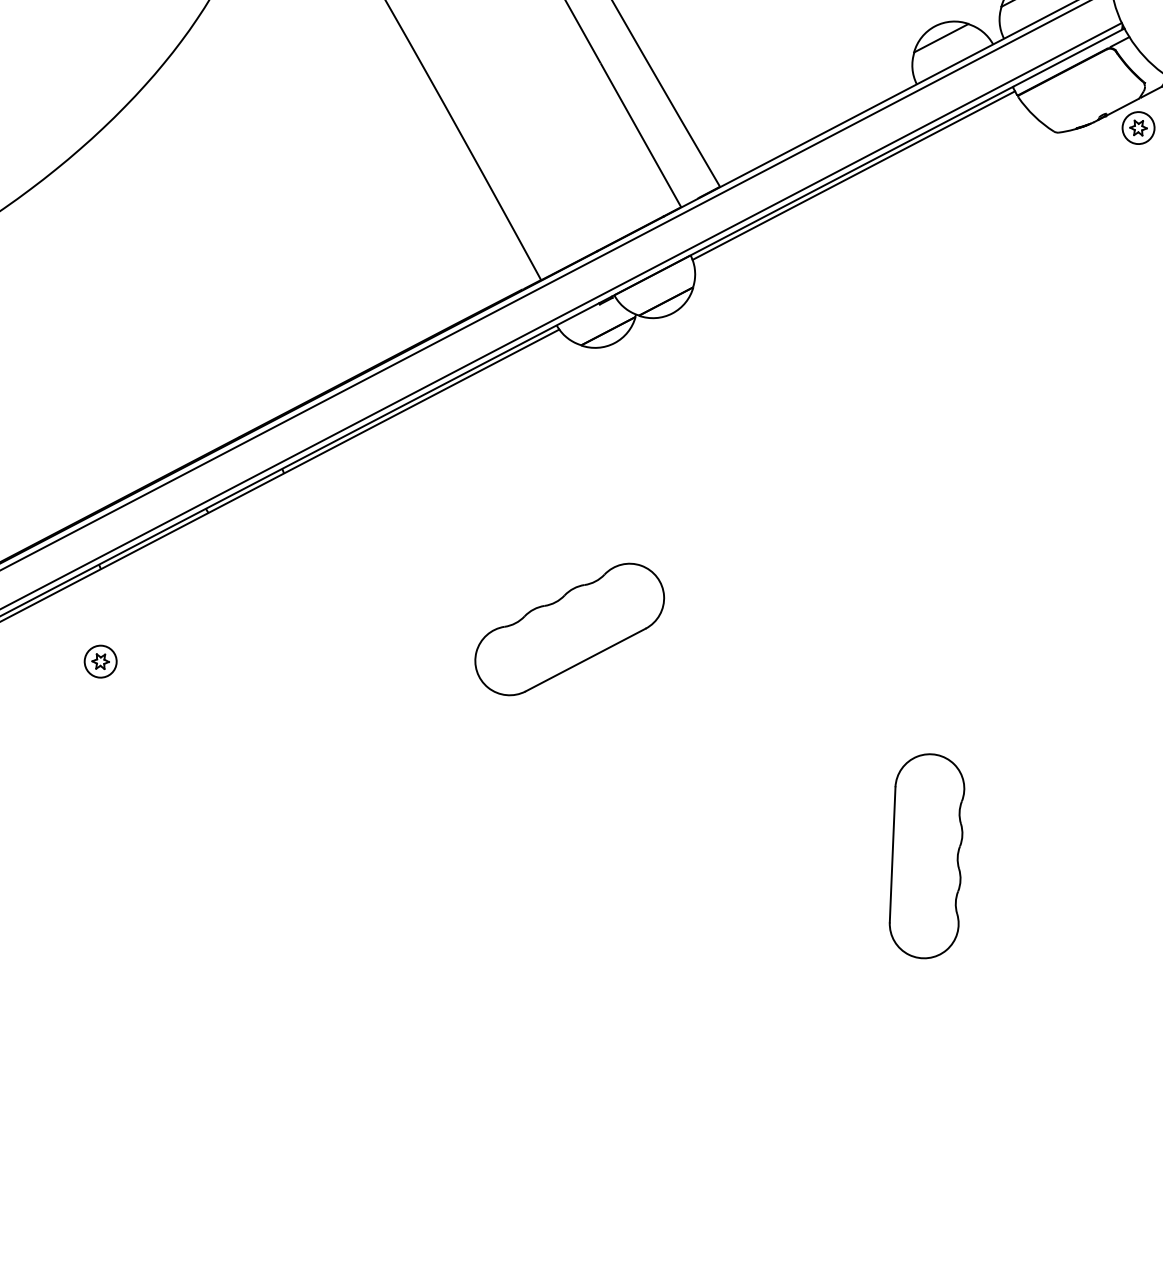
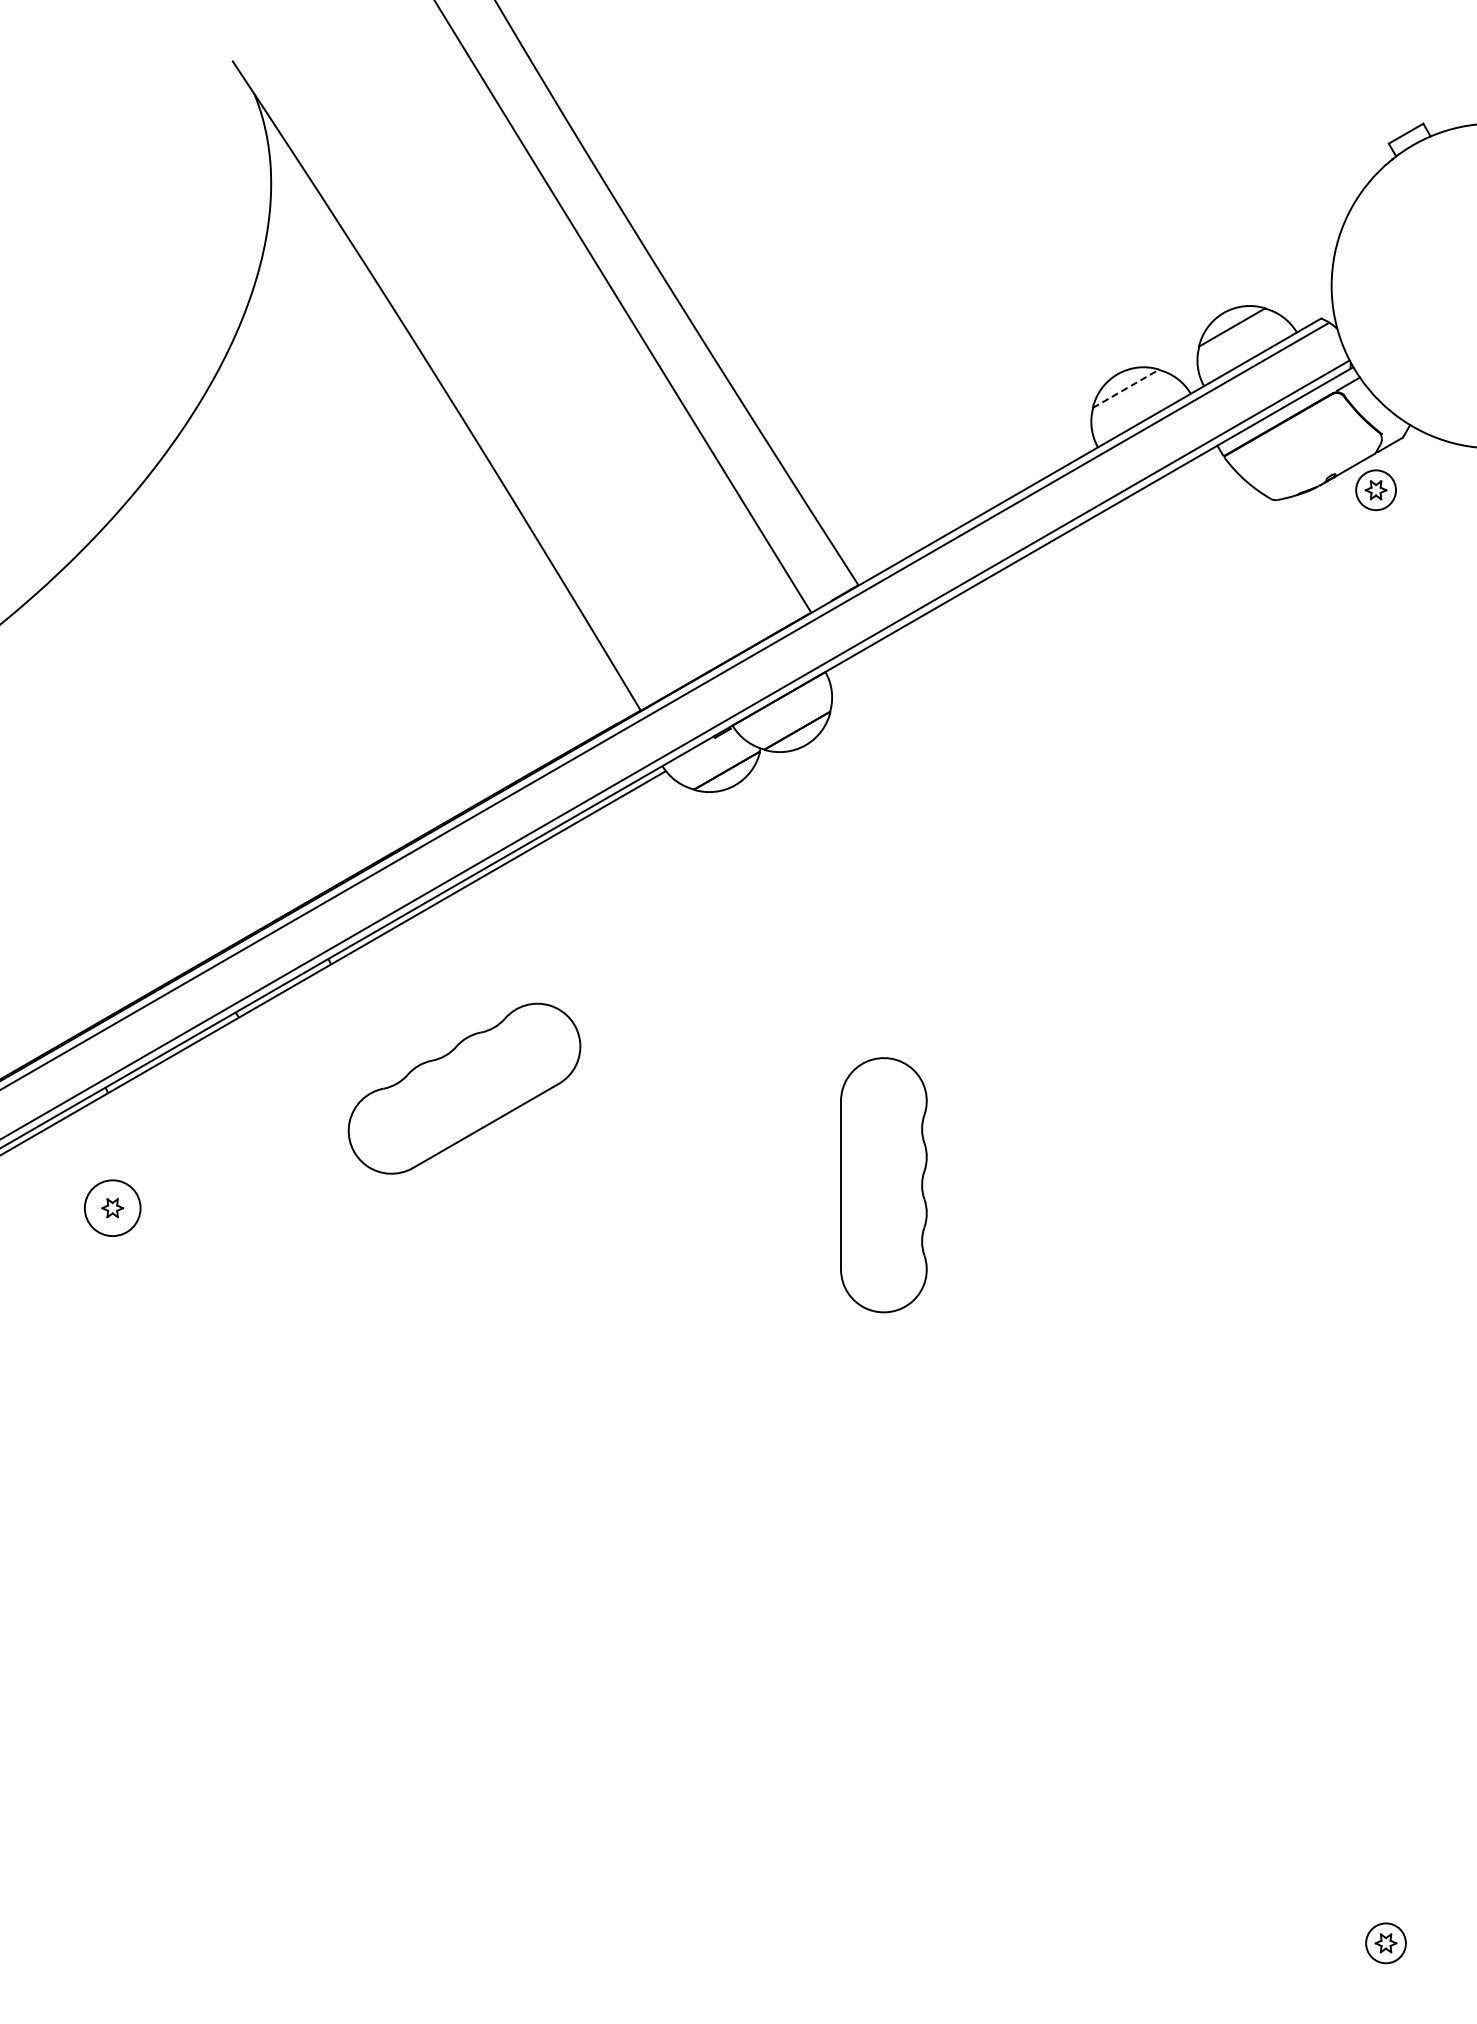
line: (941, 38) -> (1126, 388), solid -> dashed
line: (853, 175) -> (1024, 564), removed
part: (569, 629) -> (464, 1088), moved
circle: (100, 661) -> (112, 1208), size x1.4
part: (926, 856) -> (883, 1185), moved

